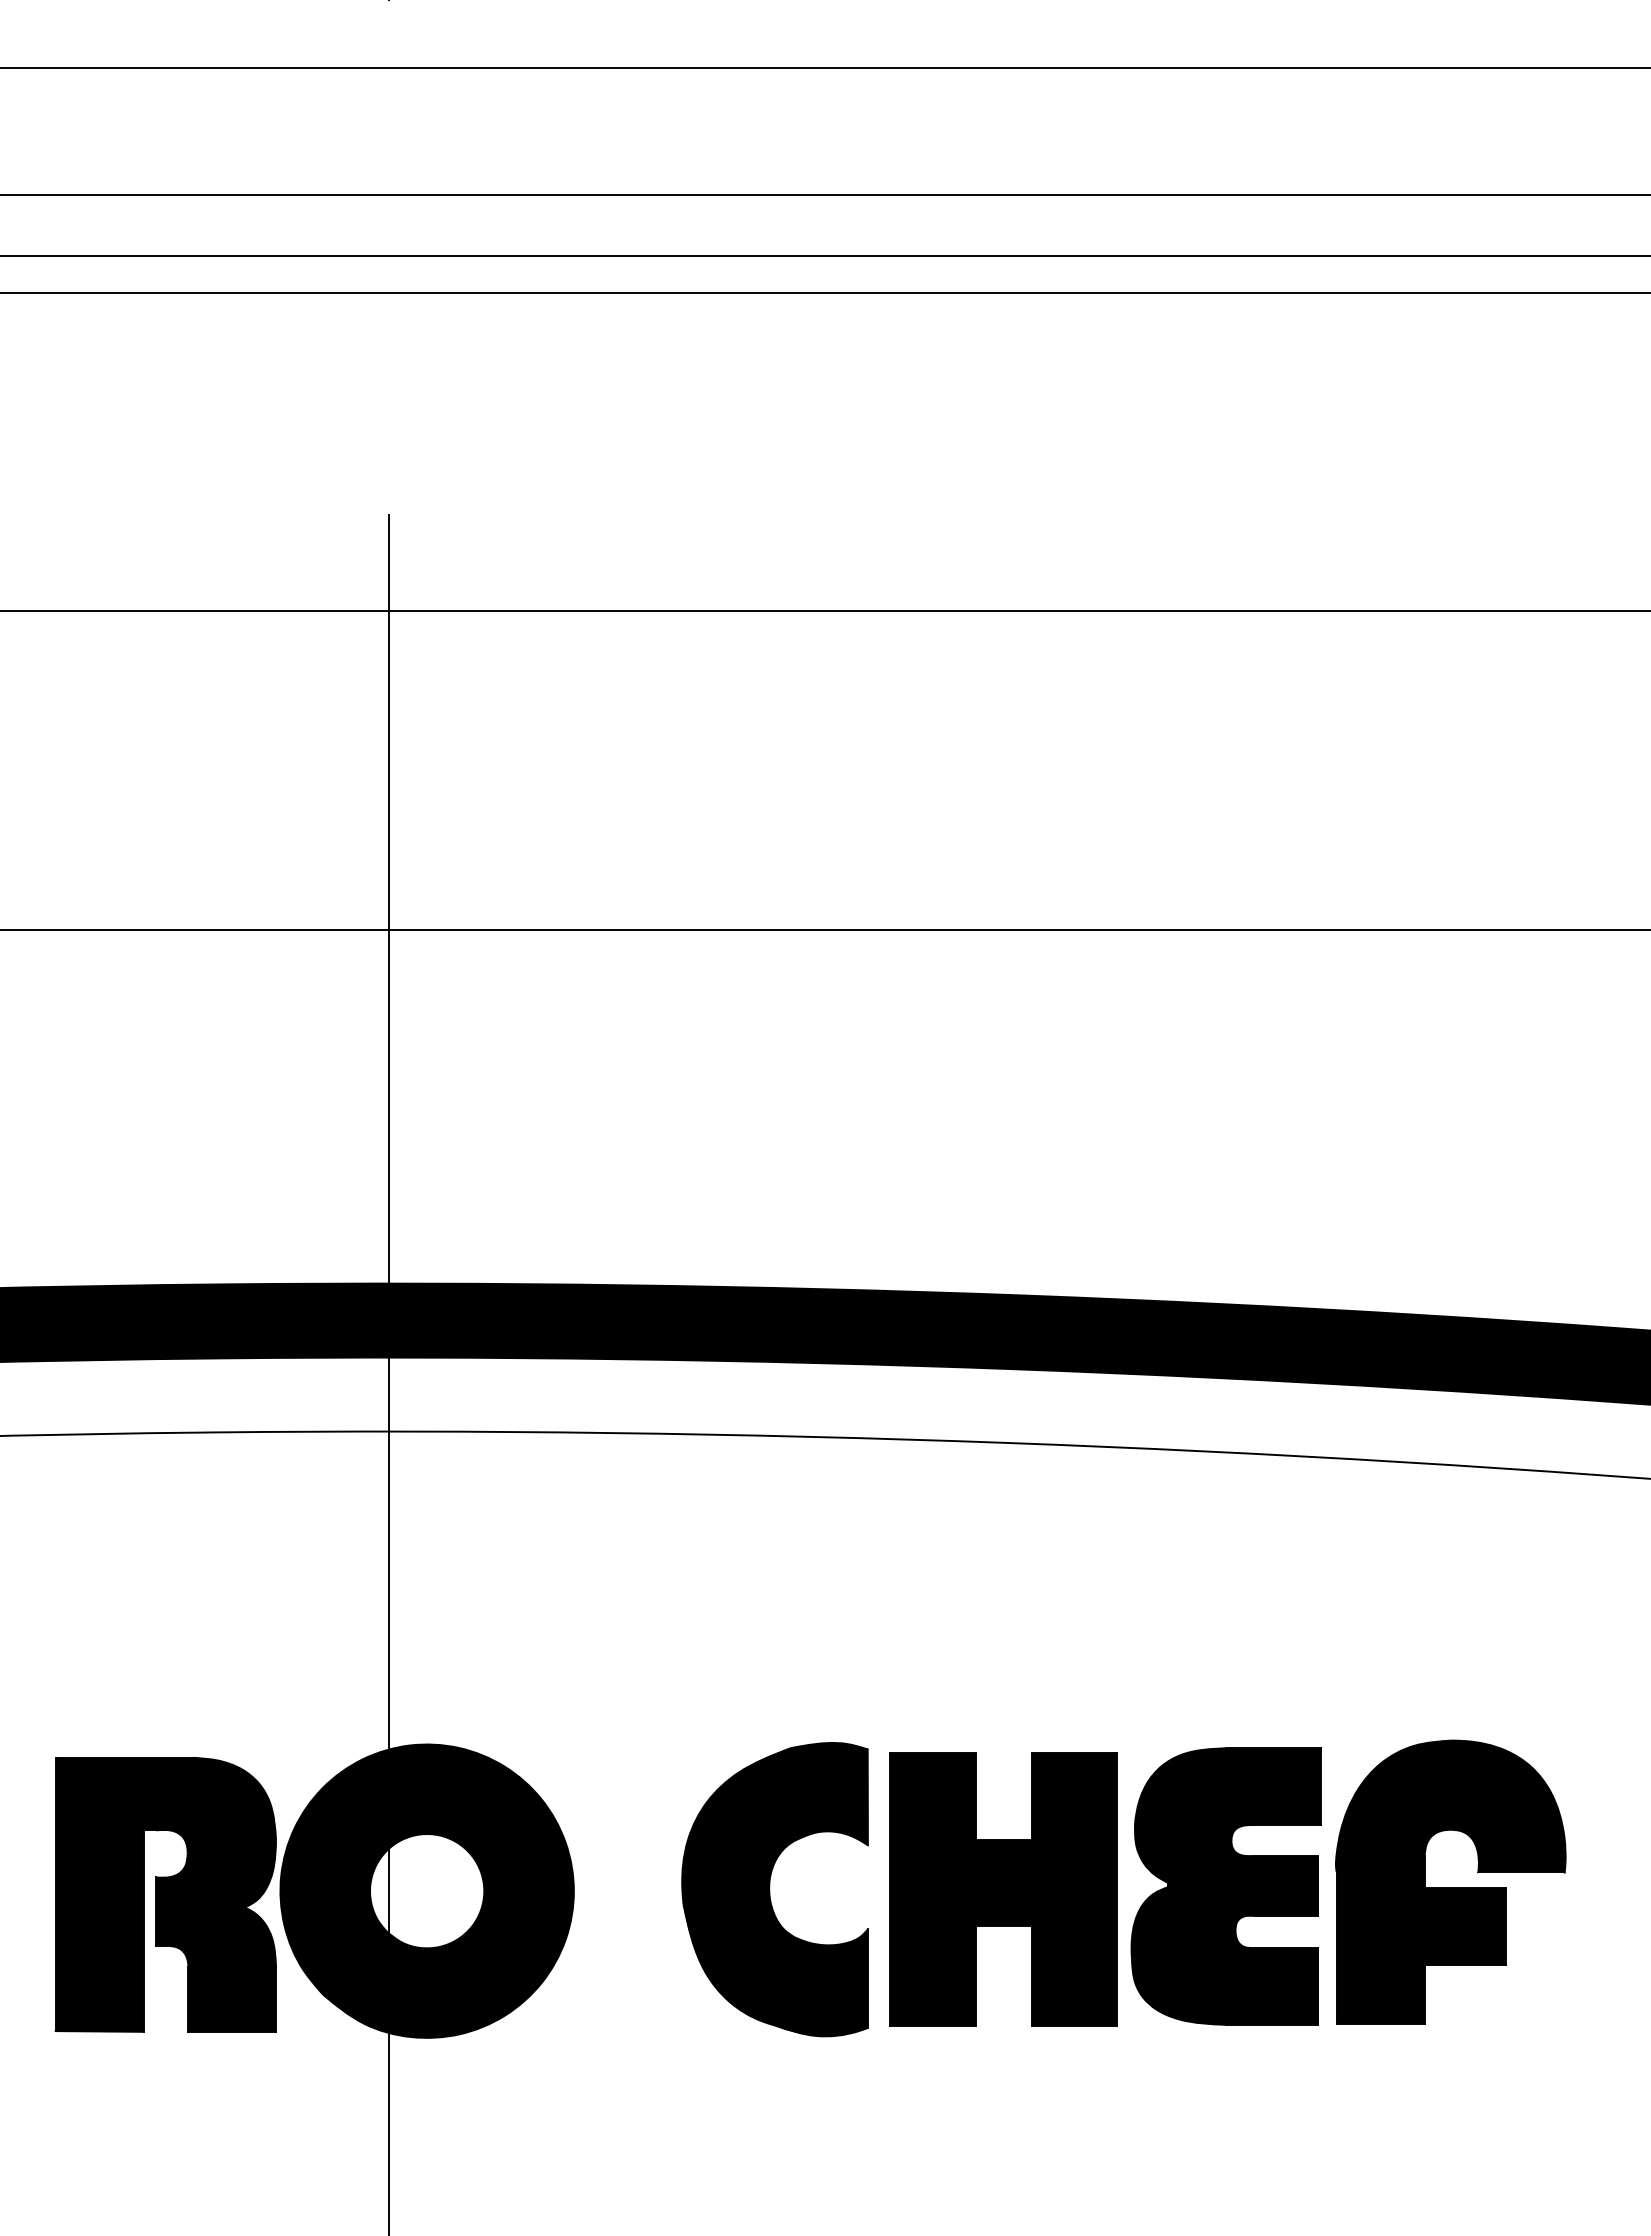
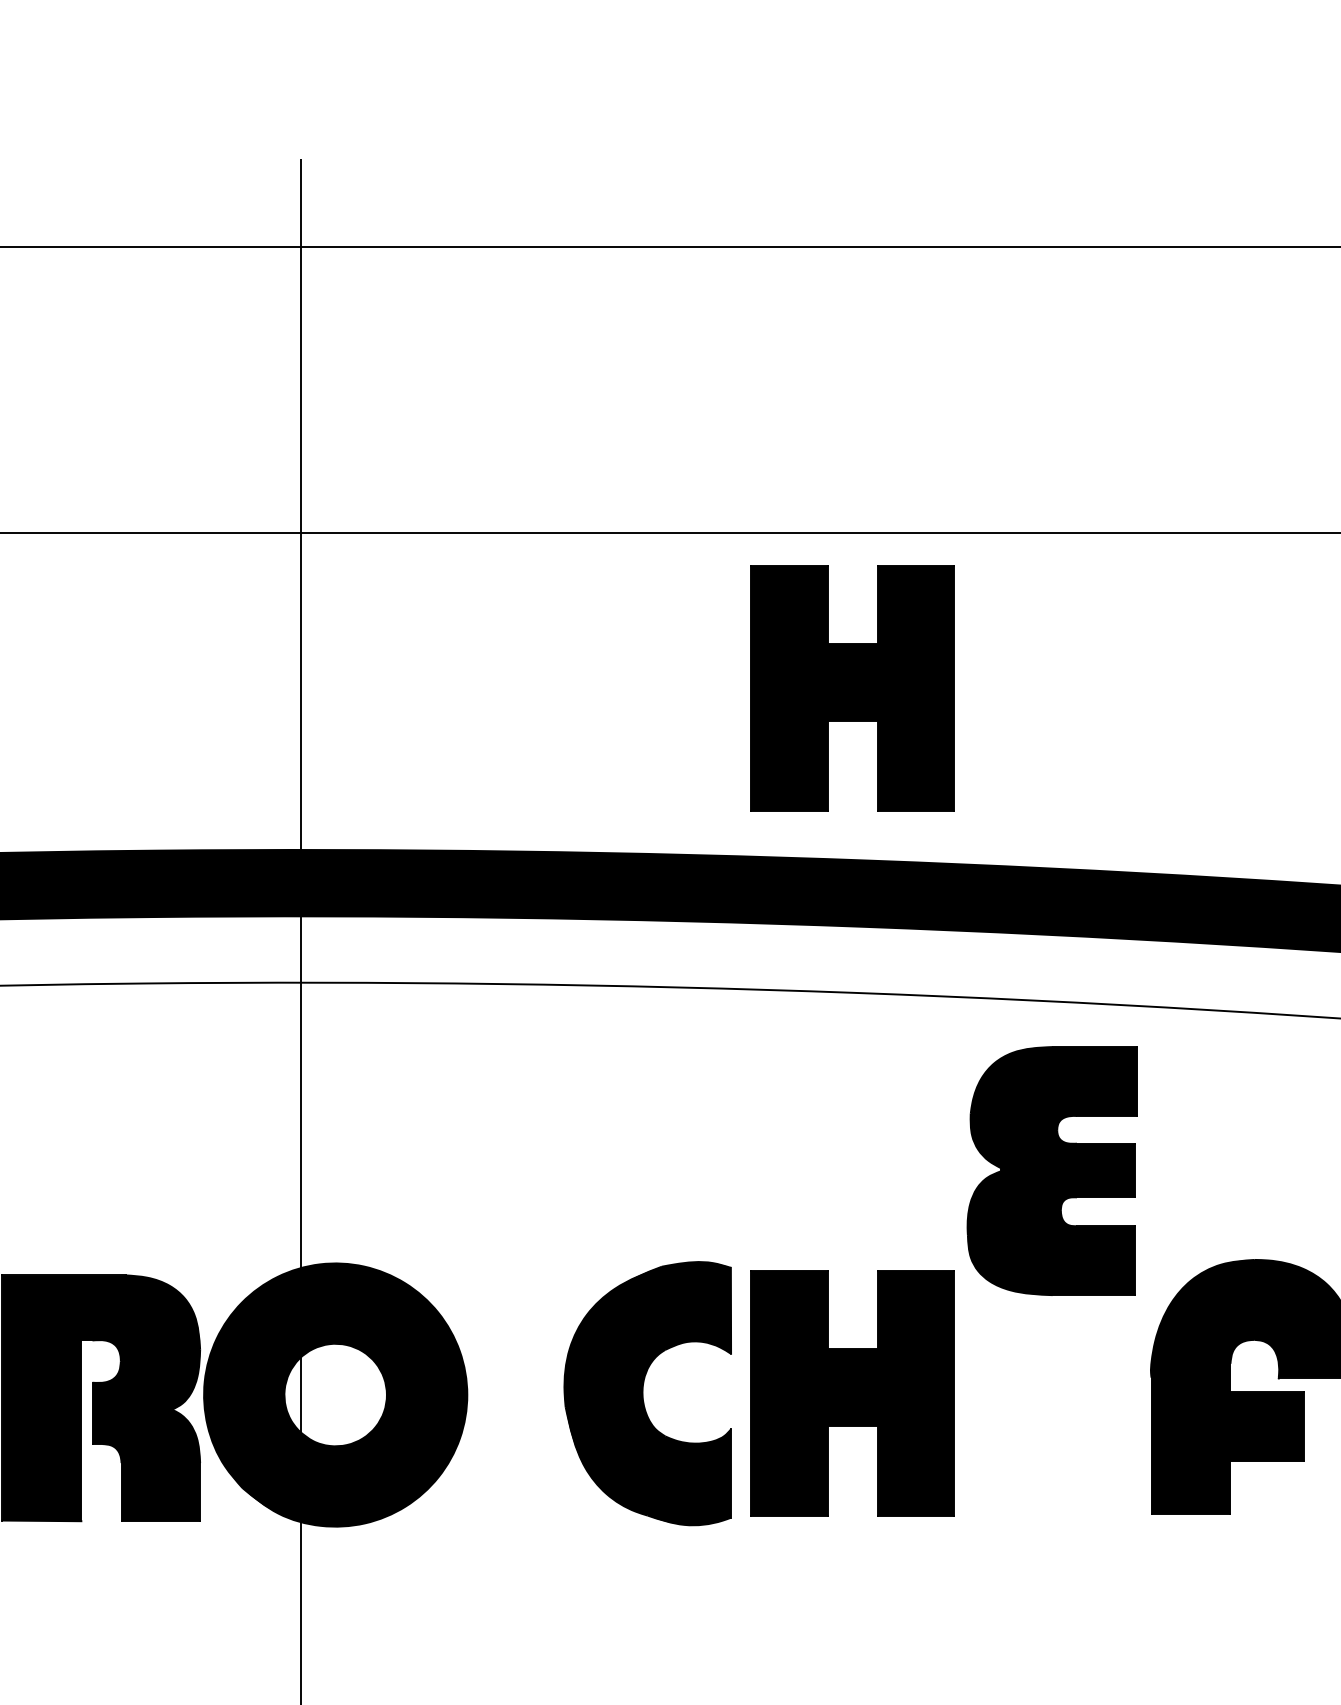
part: (1003, 1103) -> (852, 688), added
part: (1225, 1886) -> (1051, 1171), moved

